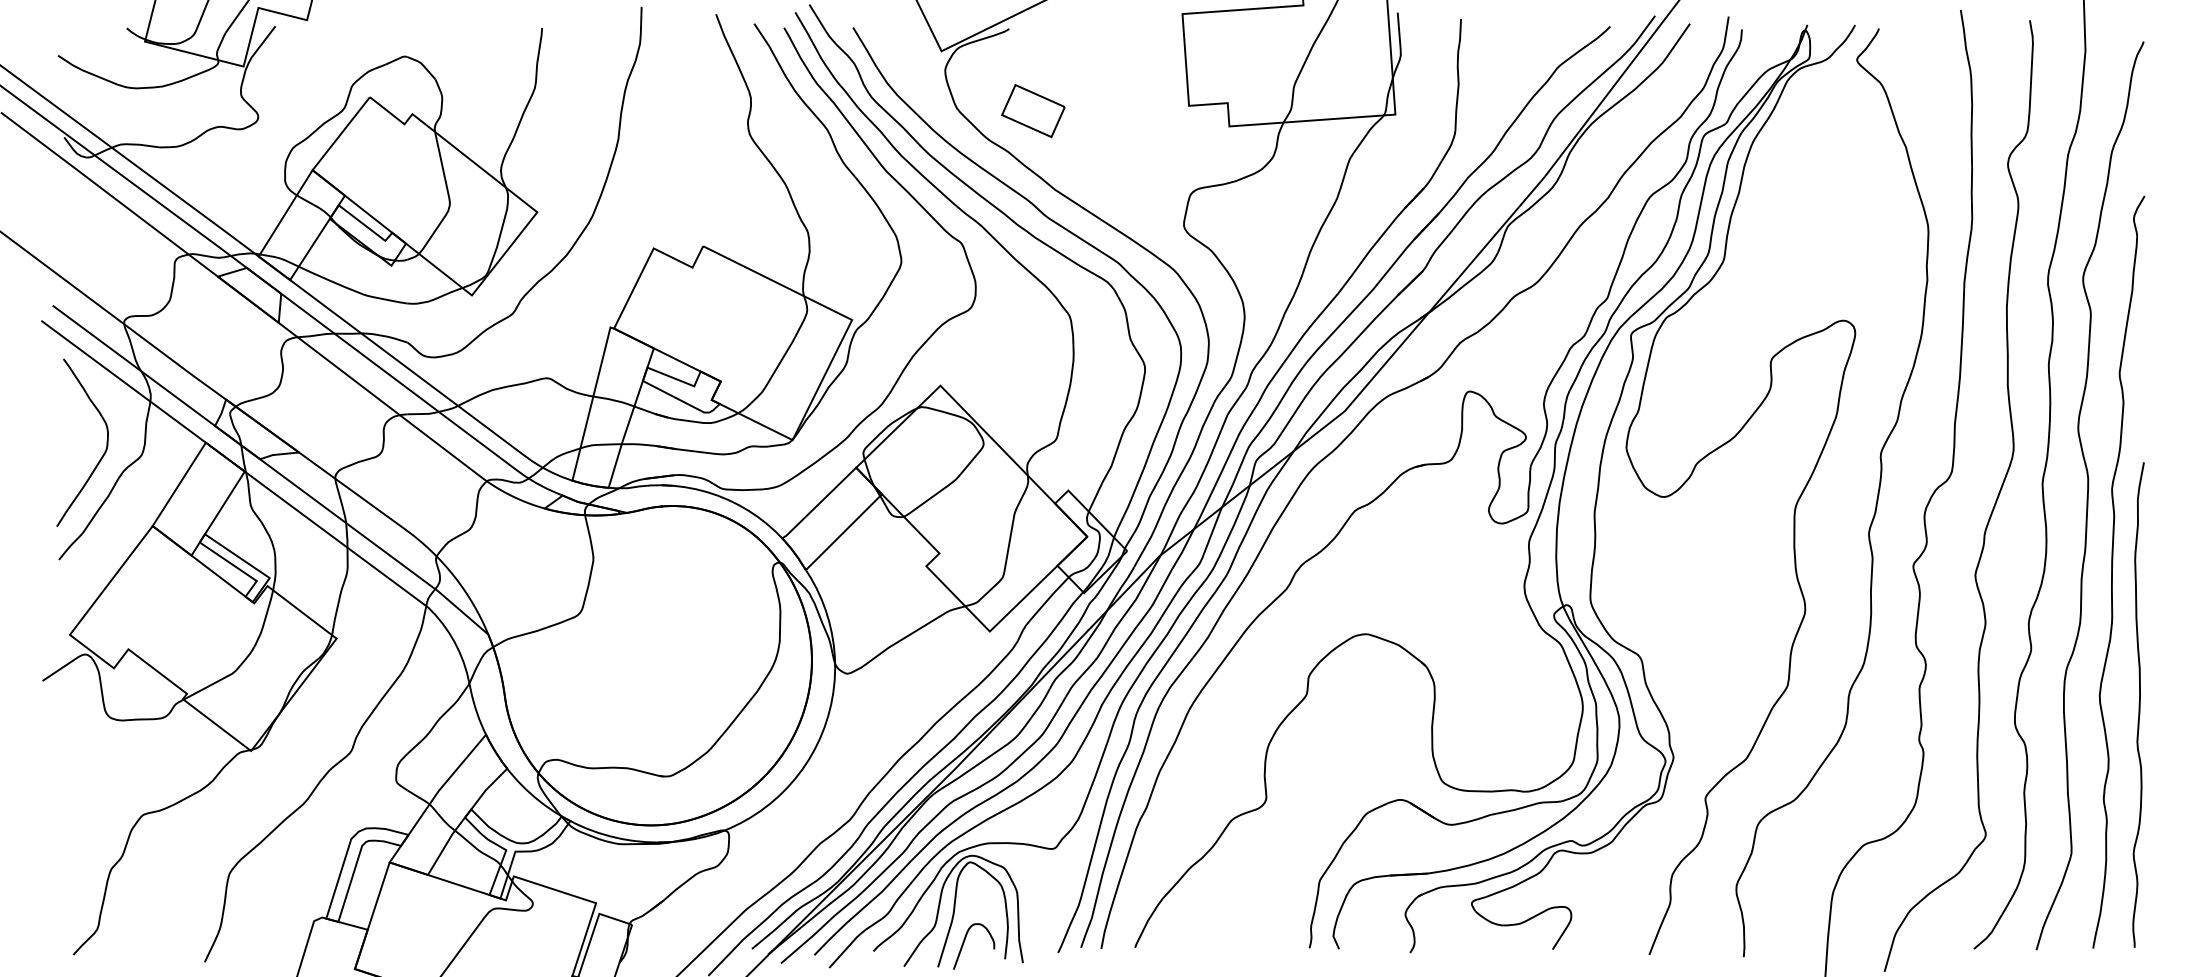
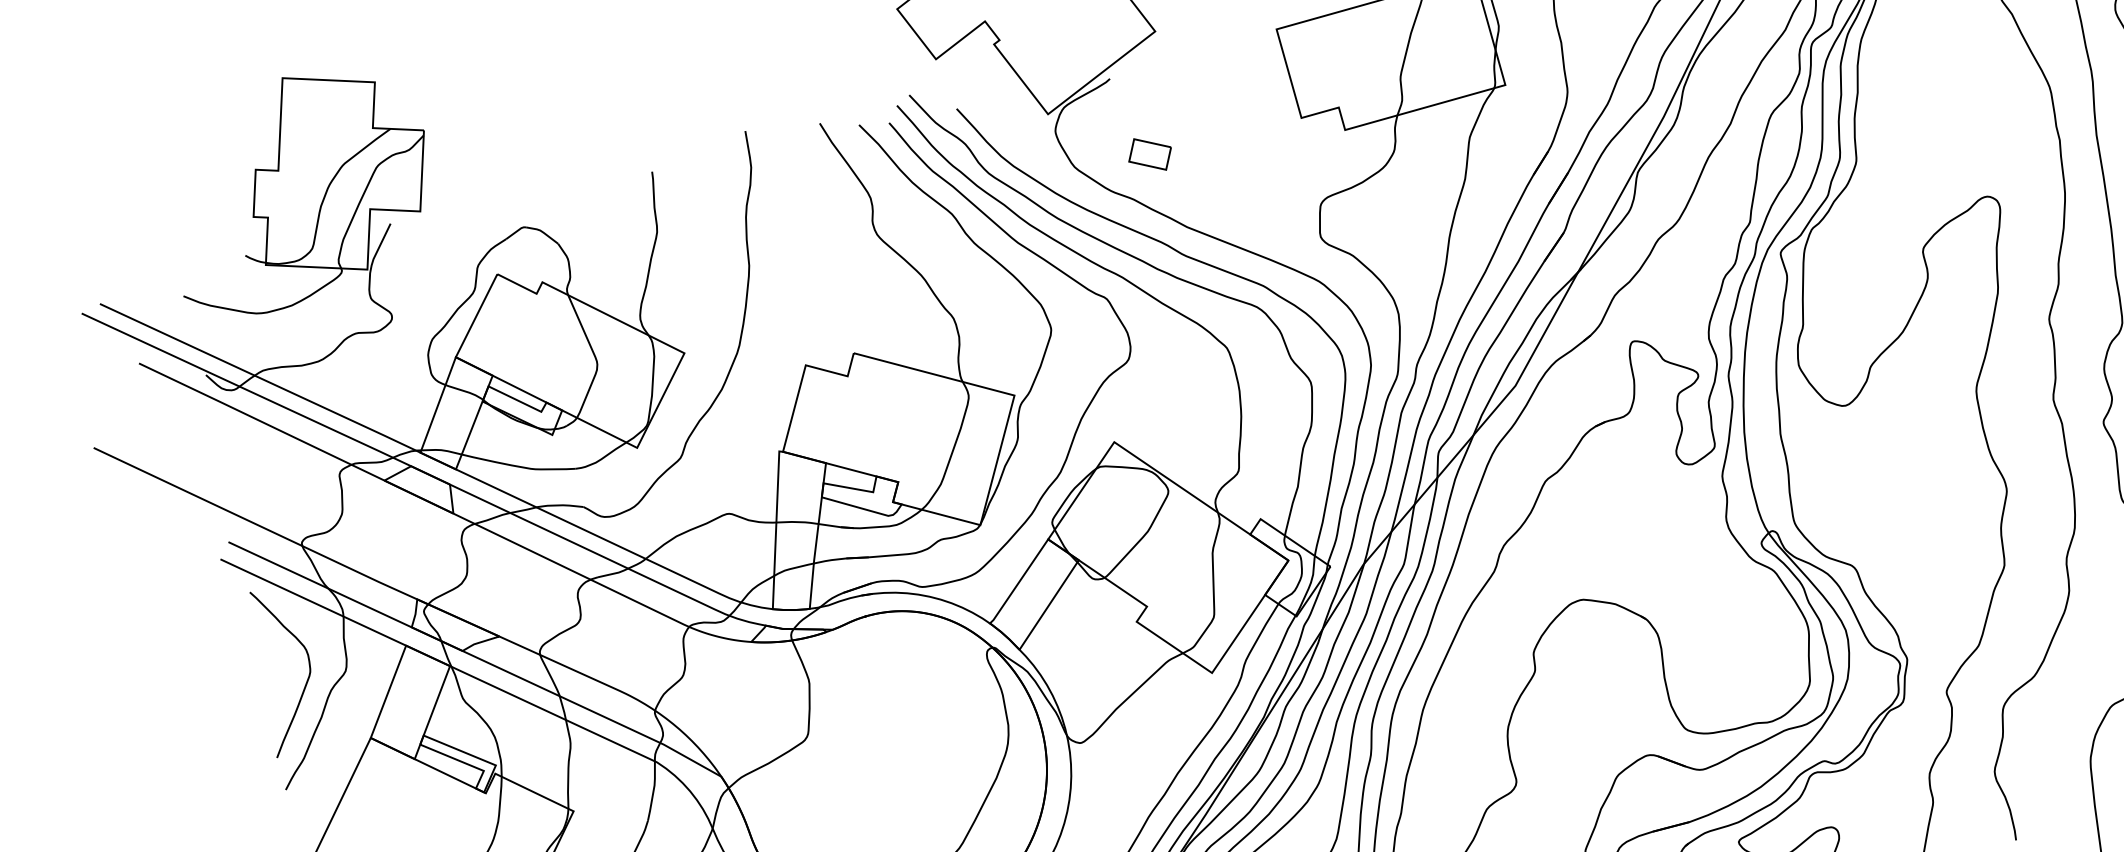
part: (1033, 111) -> (1150, 154), size x0.7

